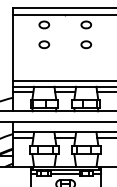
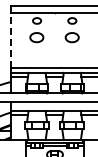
part: (44, 44) -> (37, 37), size x1.6
part: (86, 44) -> (72, 37), size x1.6
line: (12, 48) -> (10, 40), solid -> dashed

